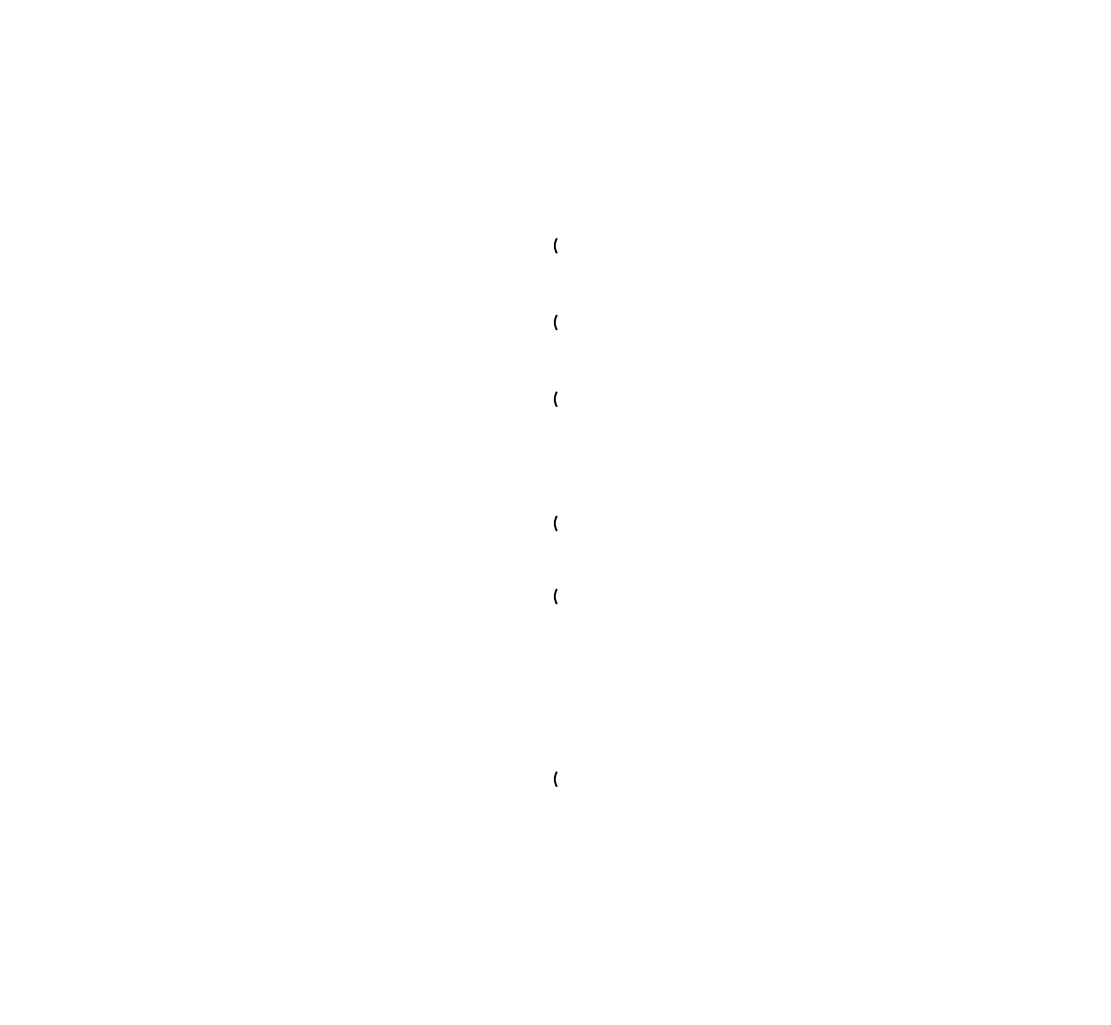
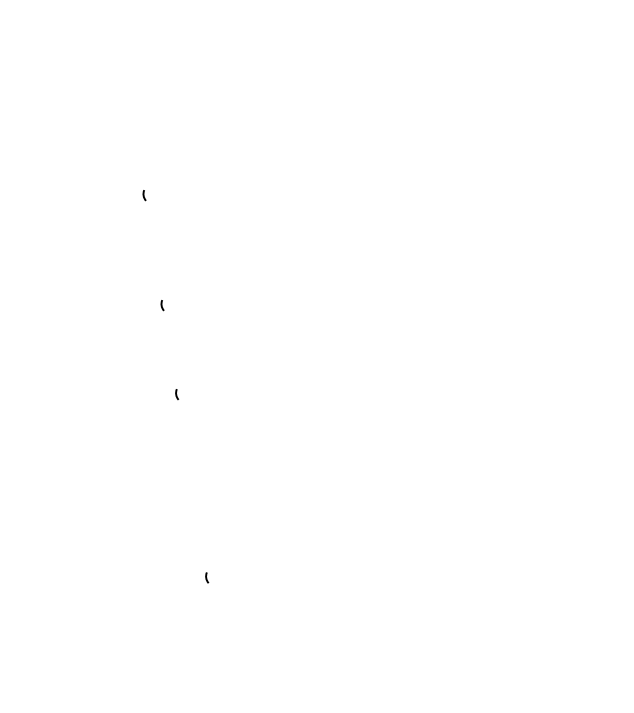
line: (555, 322) -> (153, 250), removed
line: (555, 596) -> (185, 447), removed

